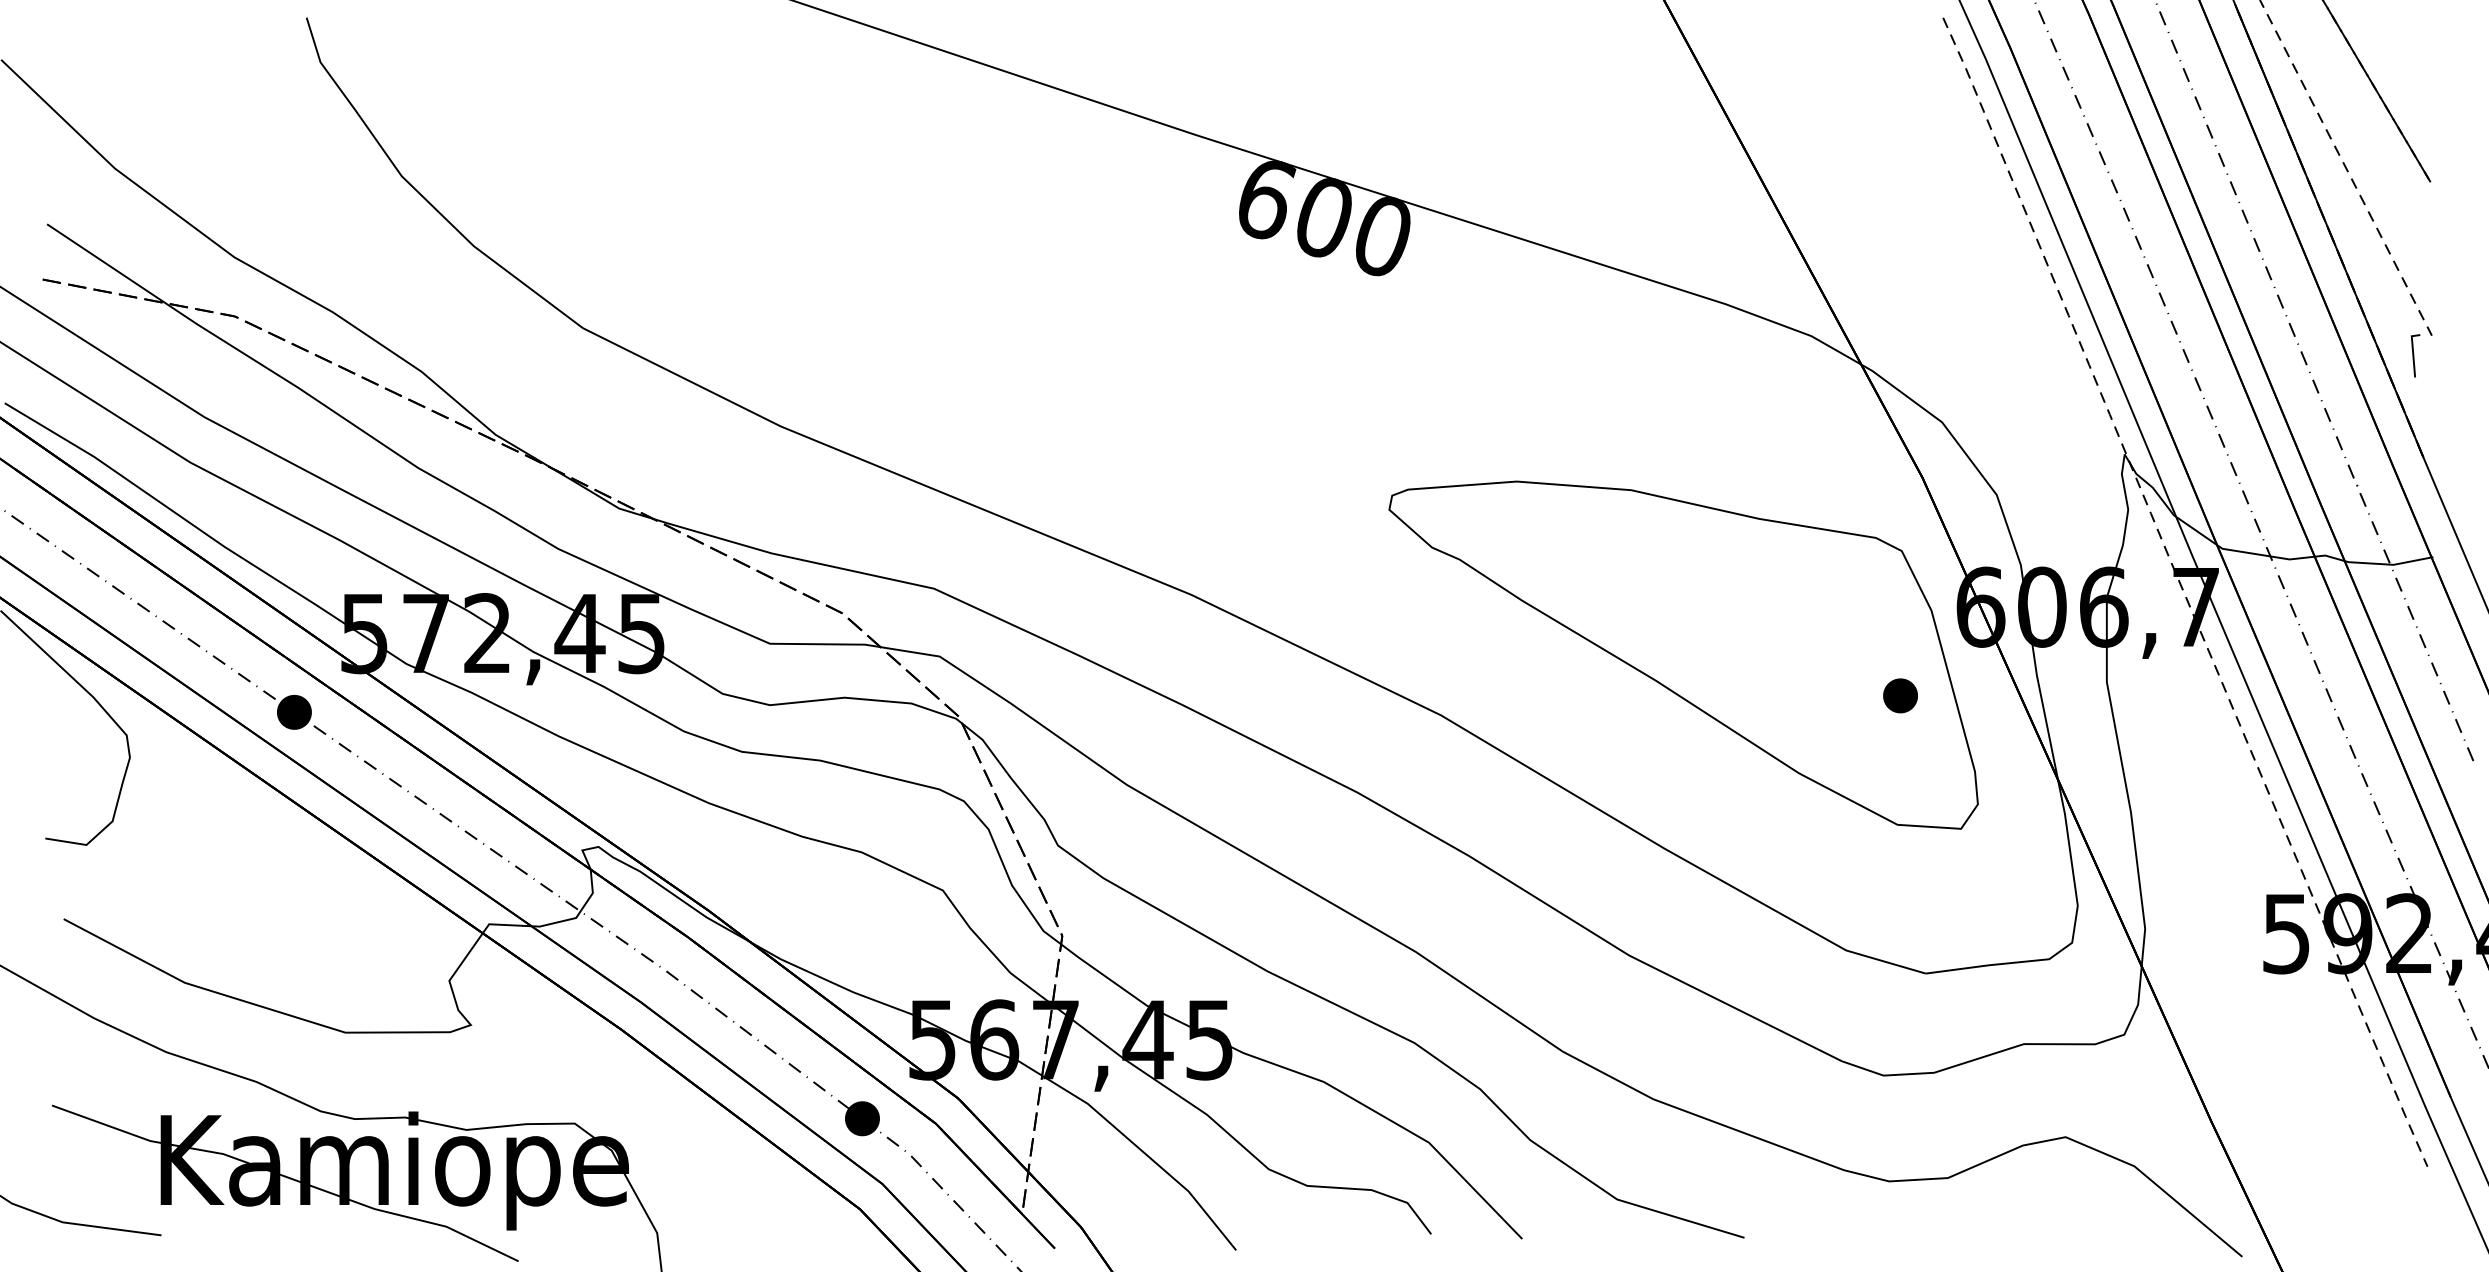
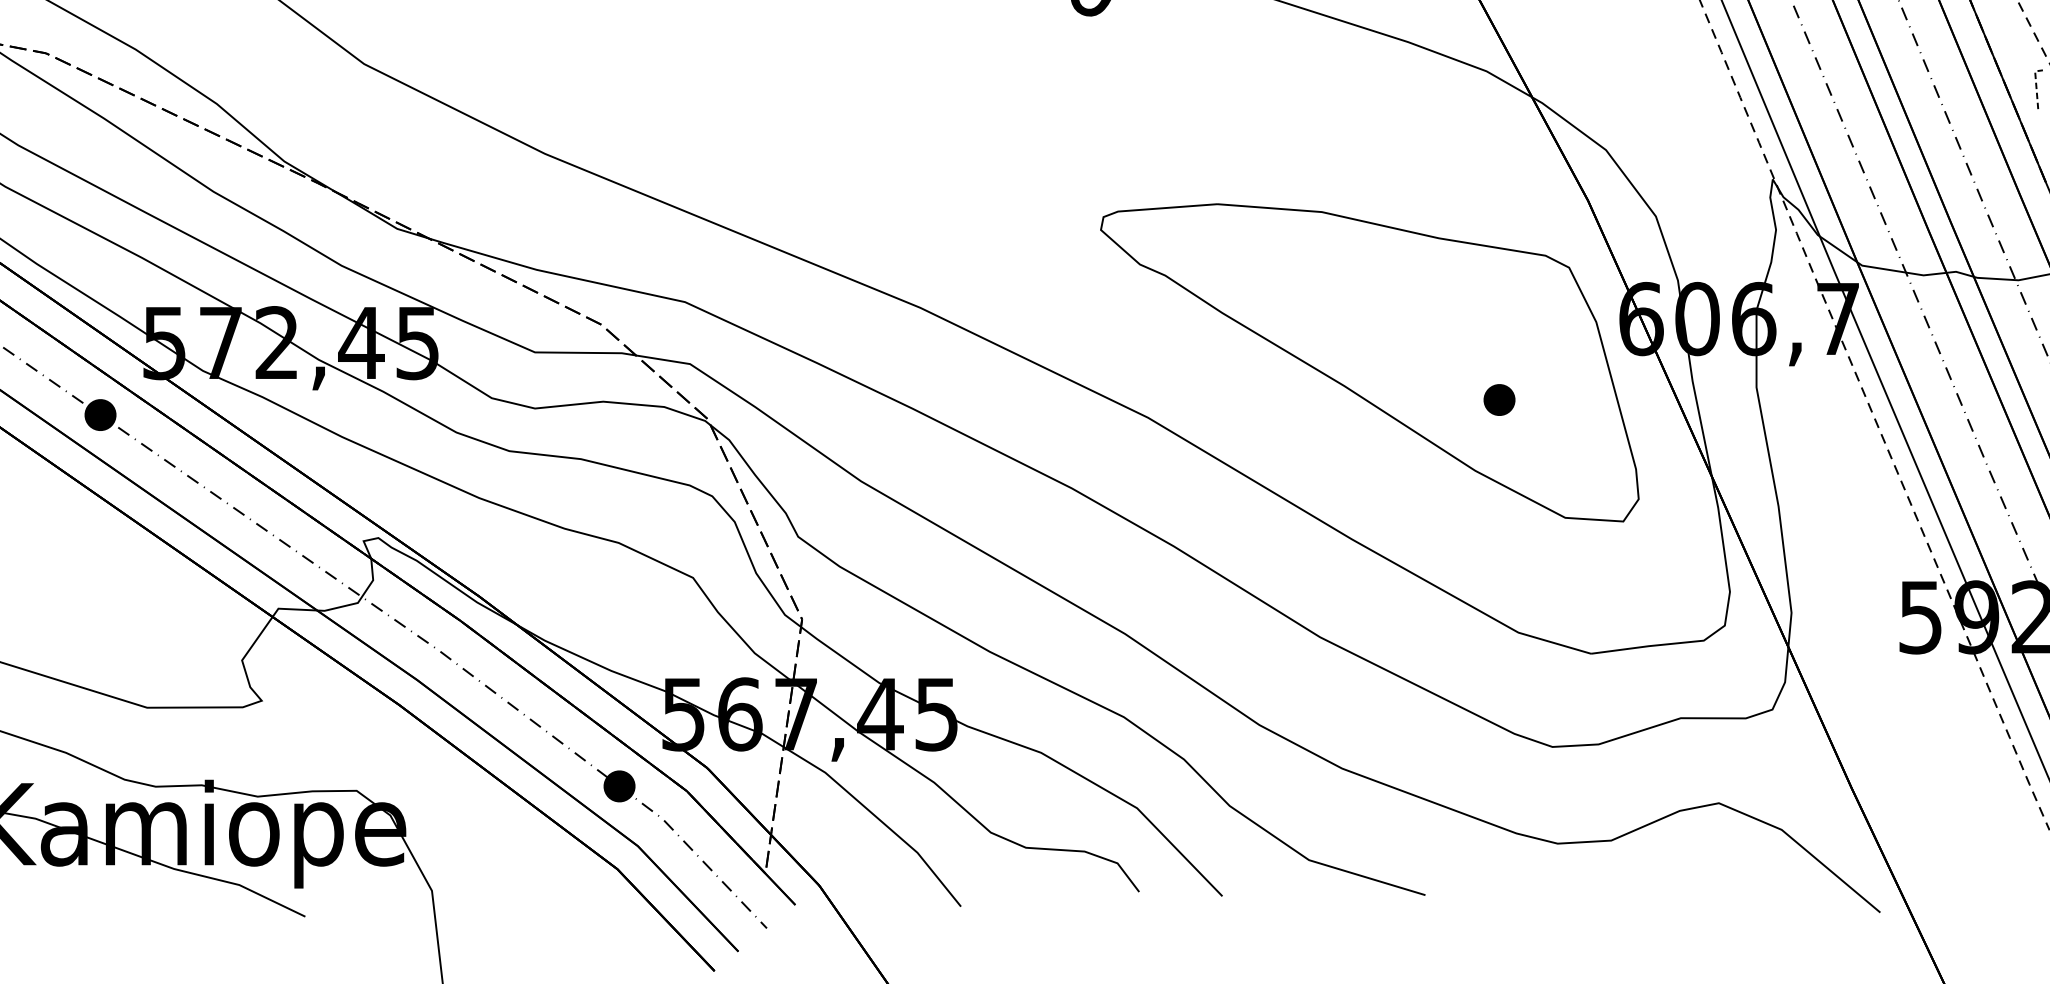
line: (2413, 351) -> (2036, 85), solid -> dashed
part: (1900, 695) -> (1499, 399), moved

